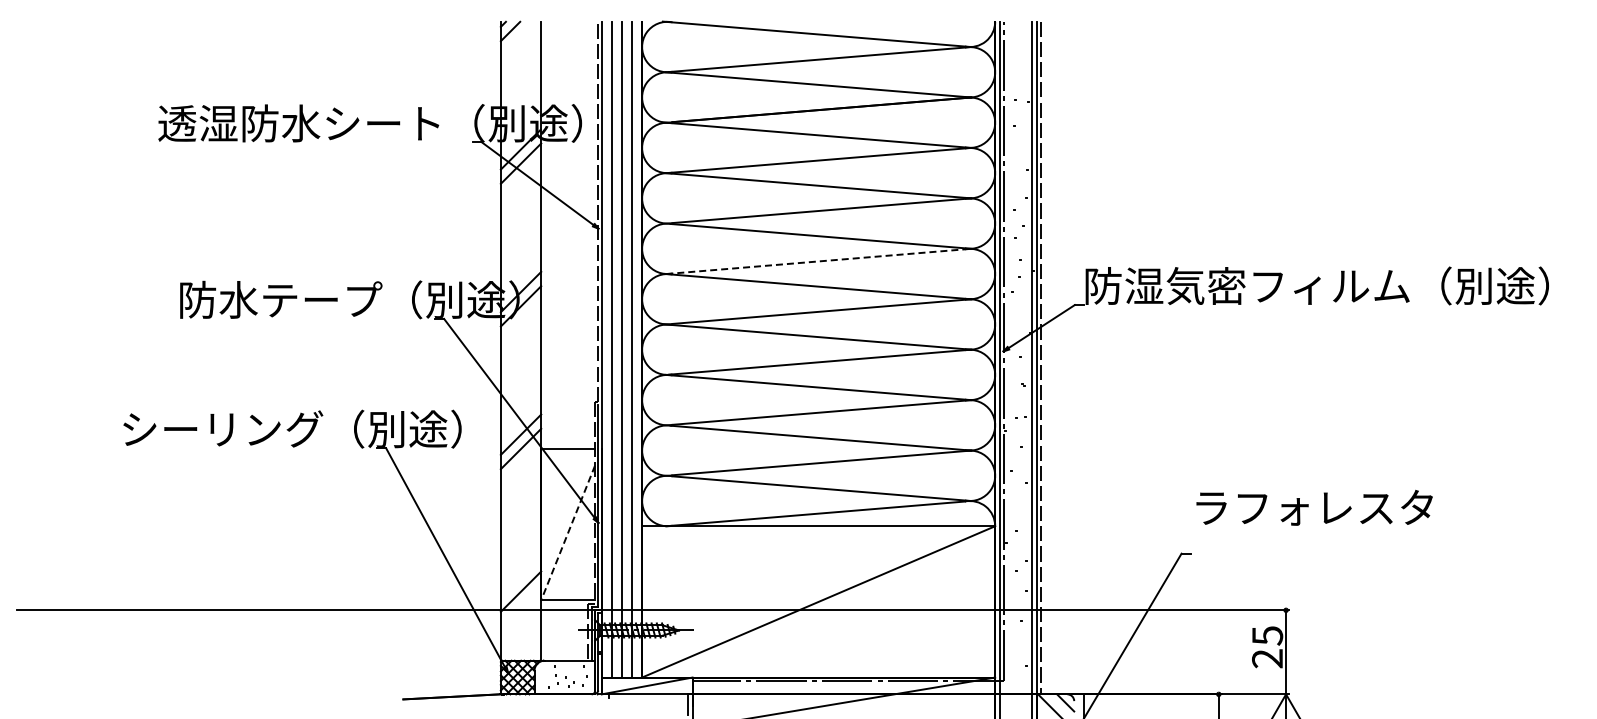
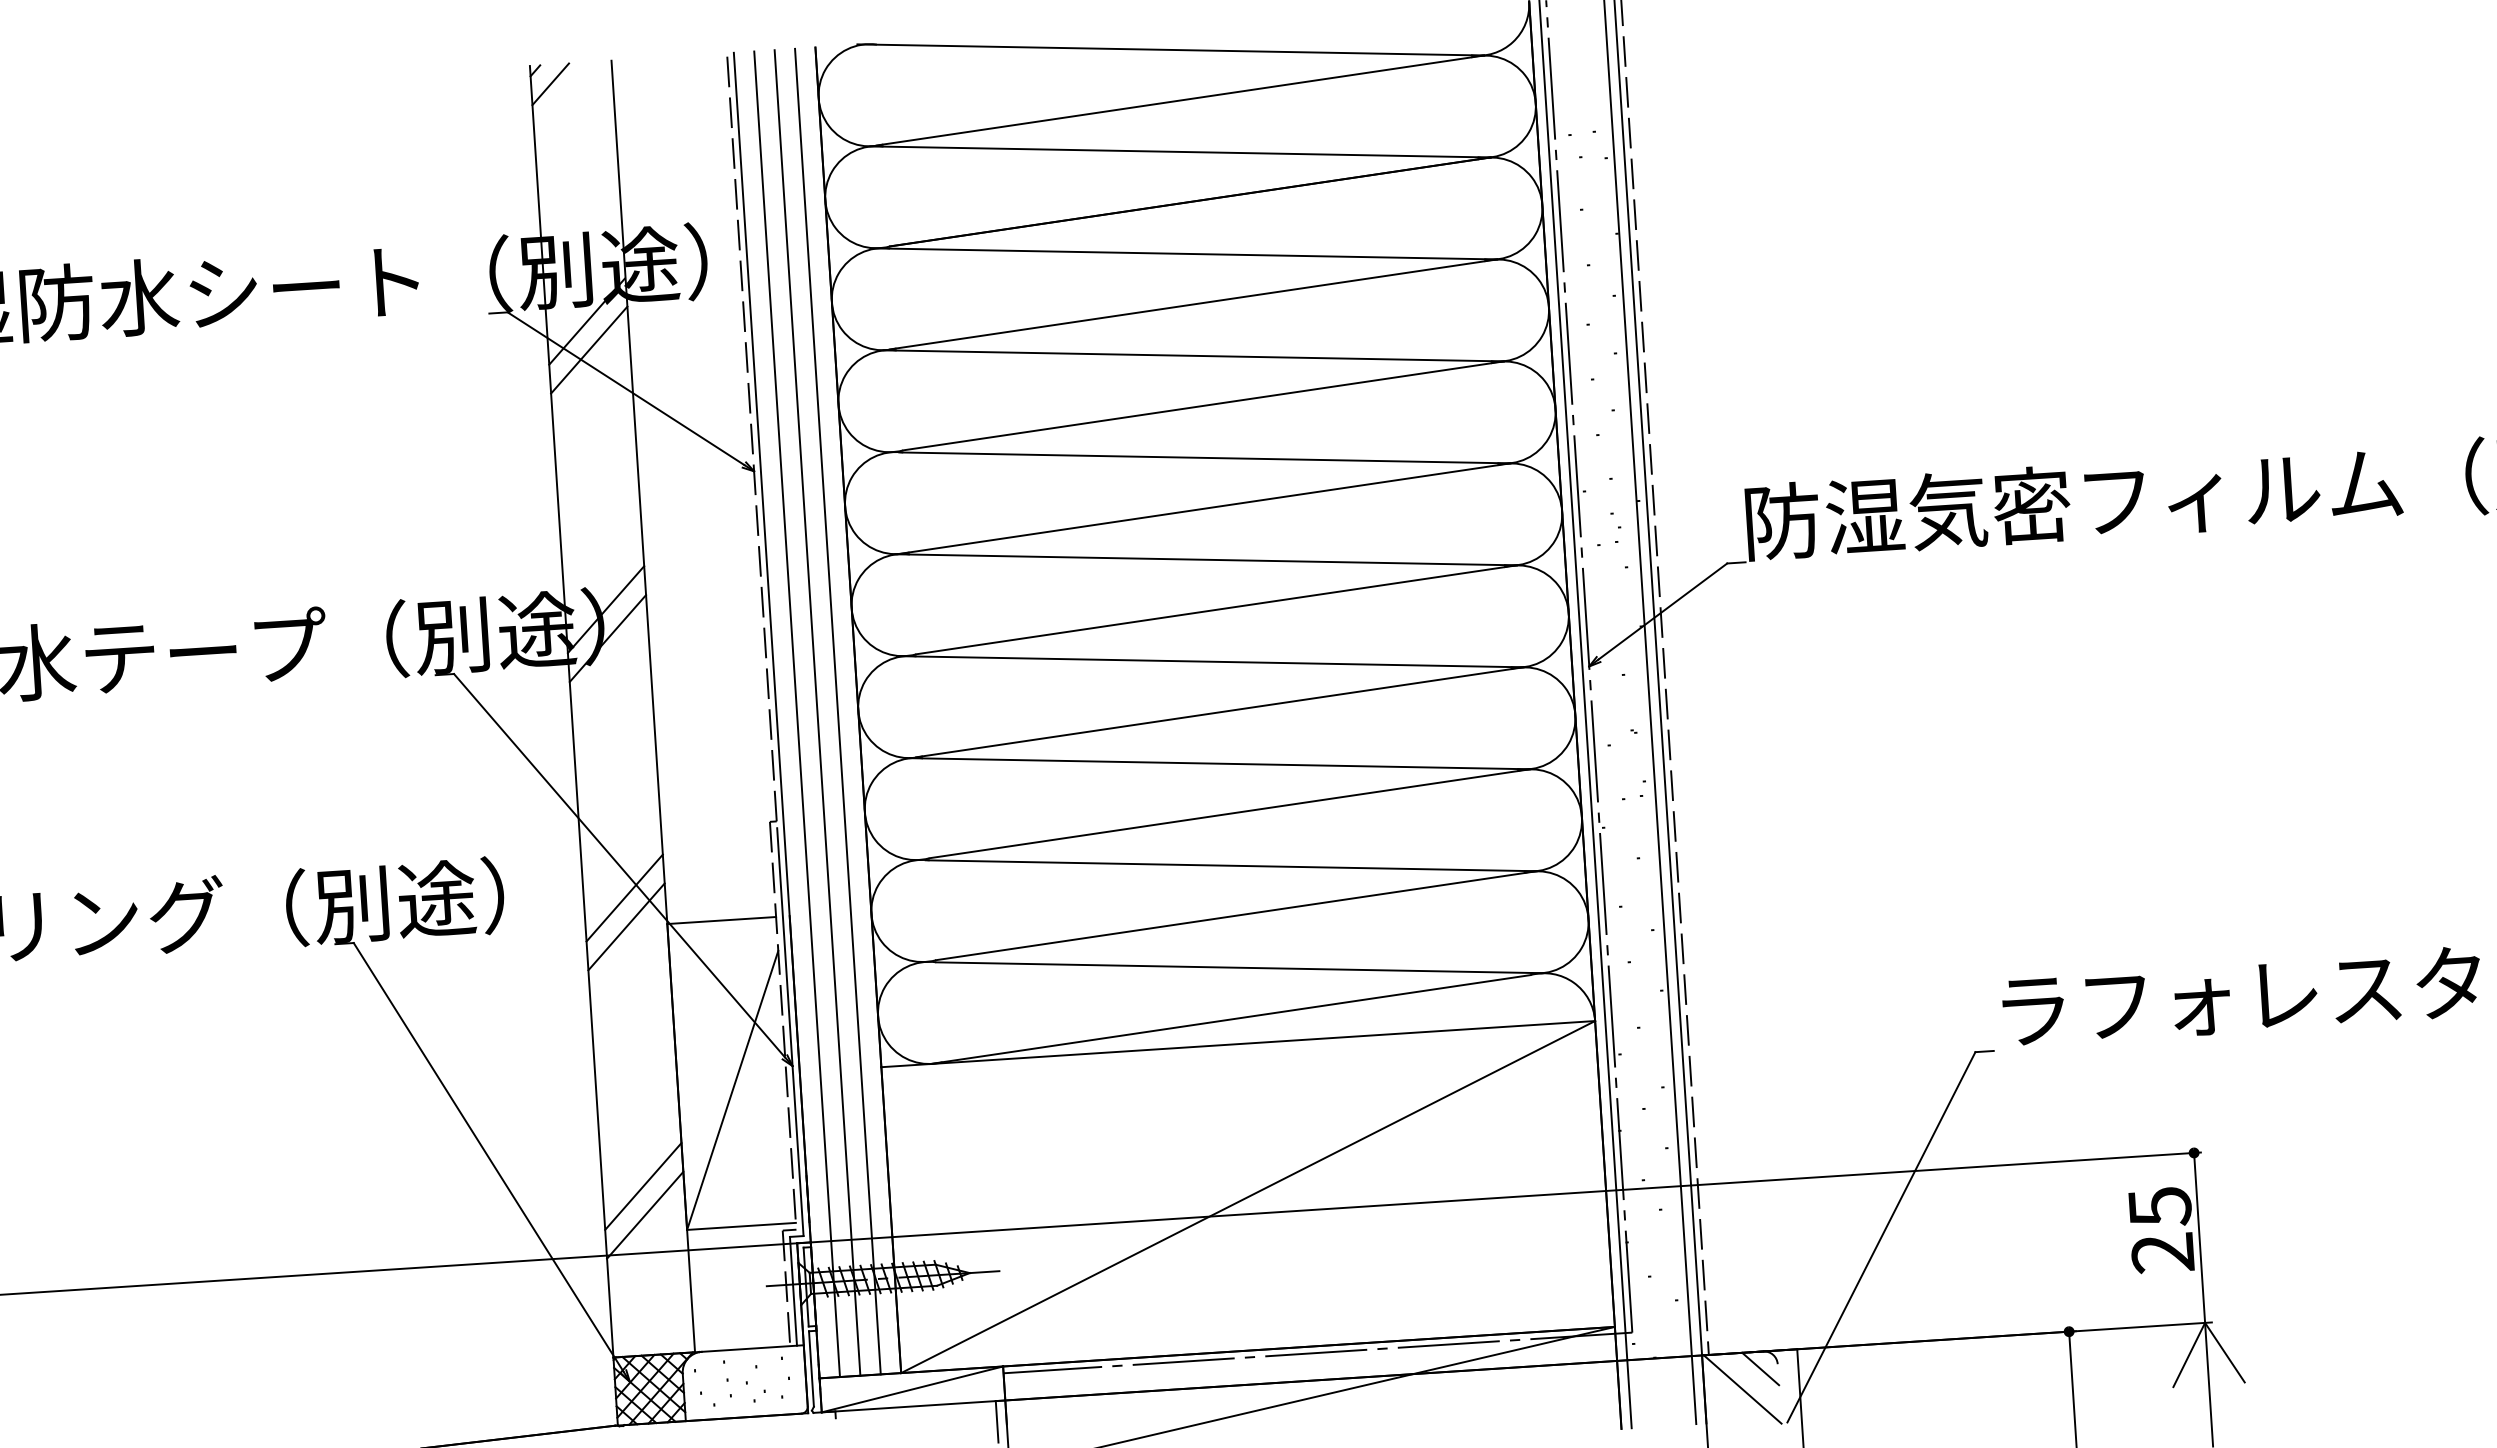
line: (818, 261) -> (1203, 508), dashed -> solid
text: (1314, 507) -> (2241, 995), moved
line: (567, 533) -> (731, 1091), dashed -> solid
line: (520, 577) -> (642, 1186), added

